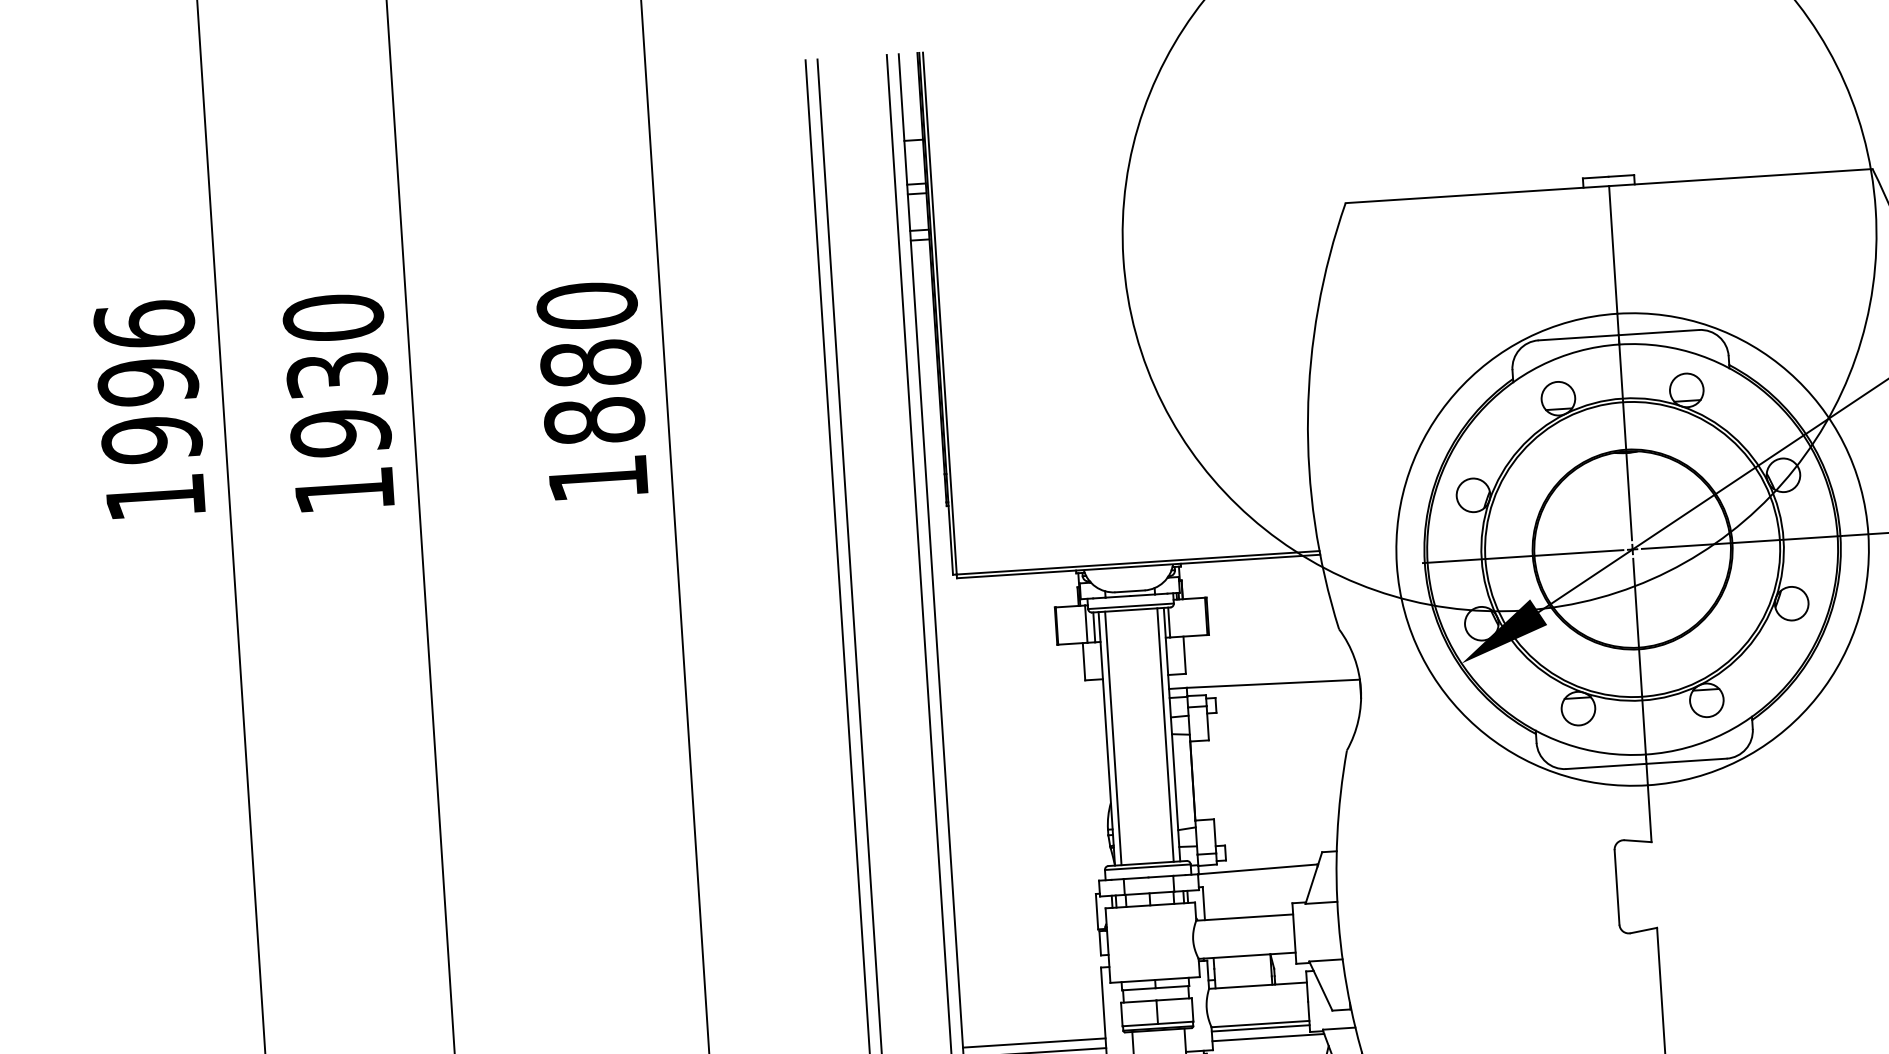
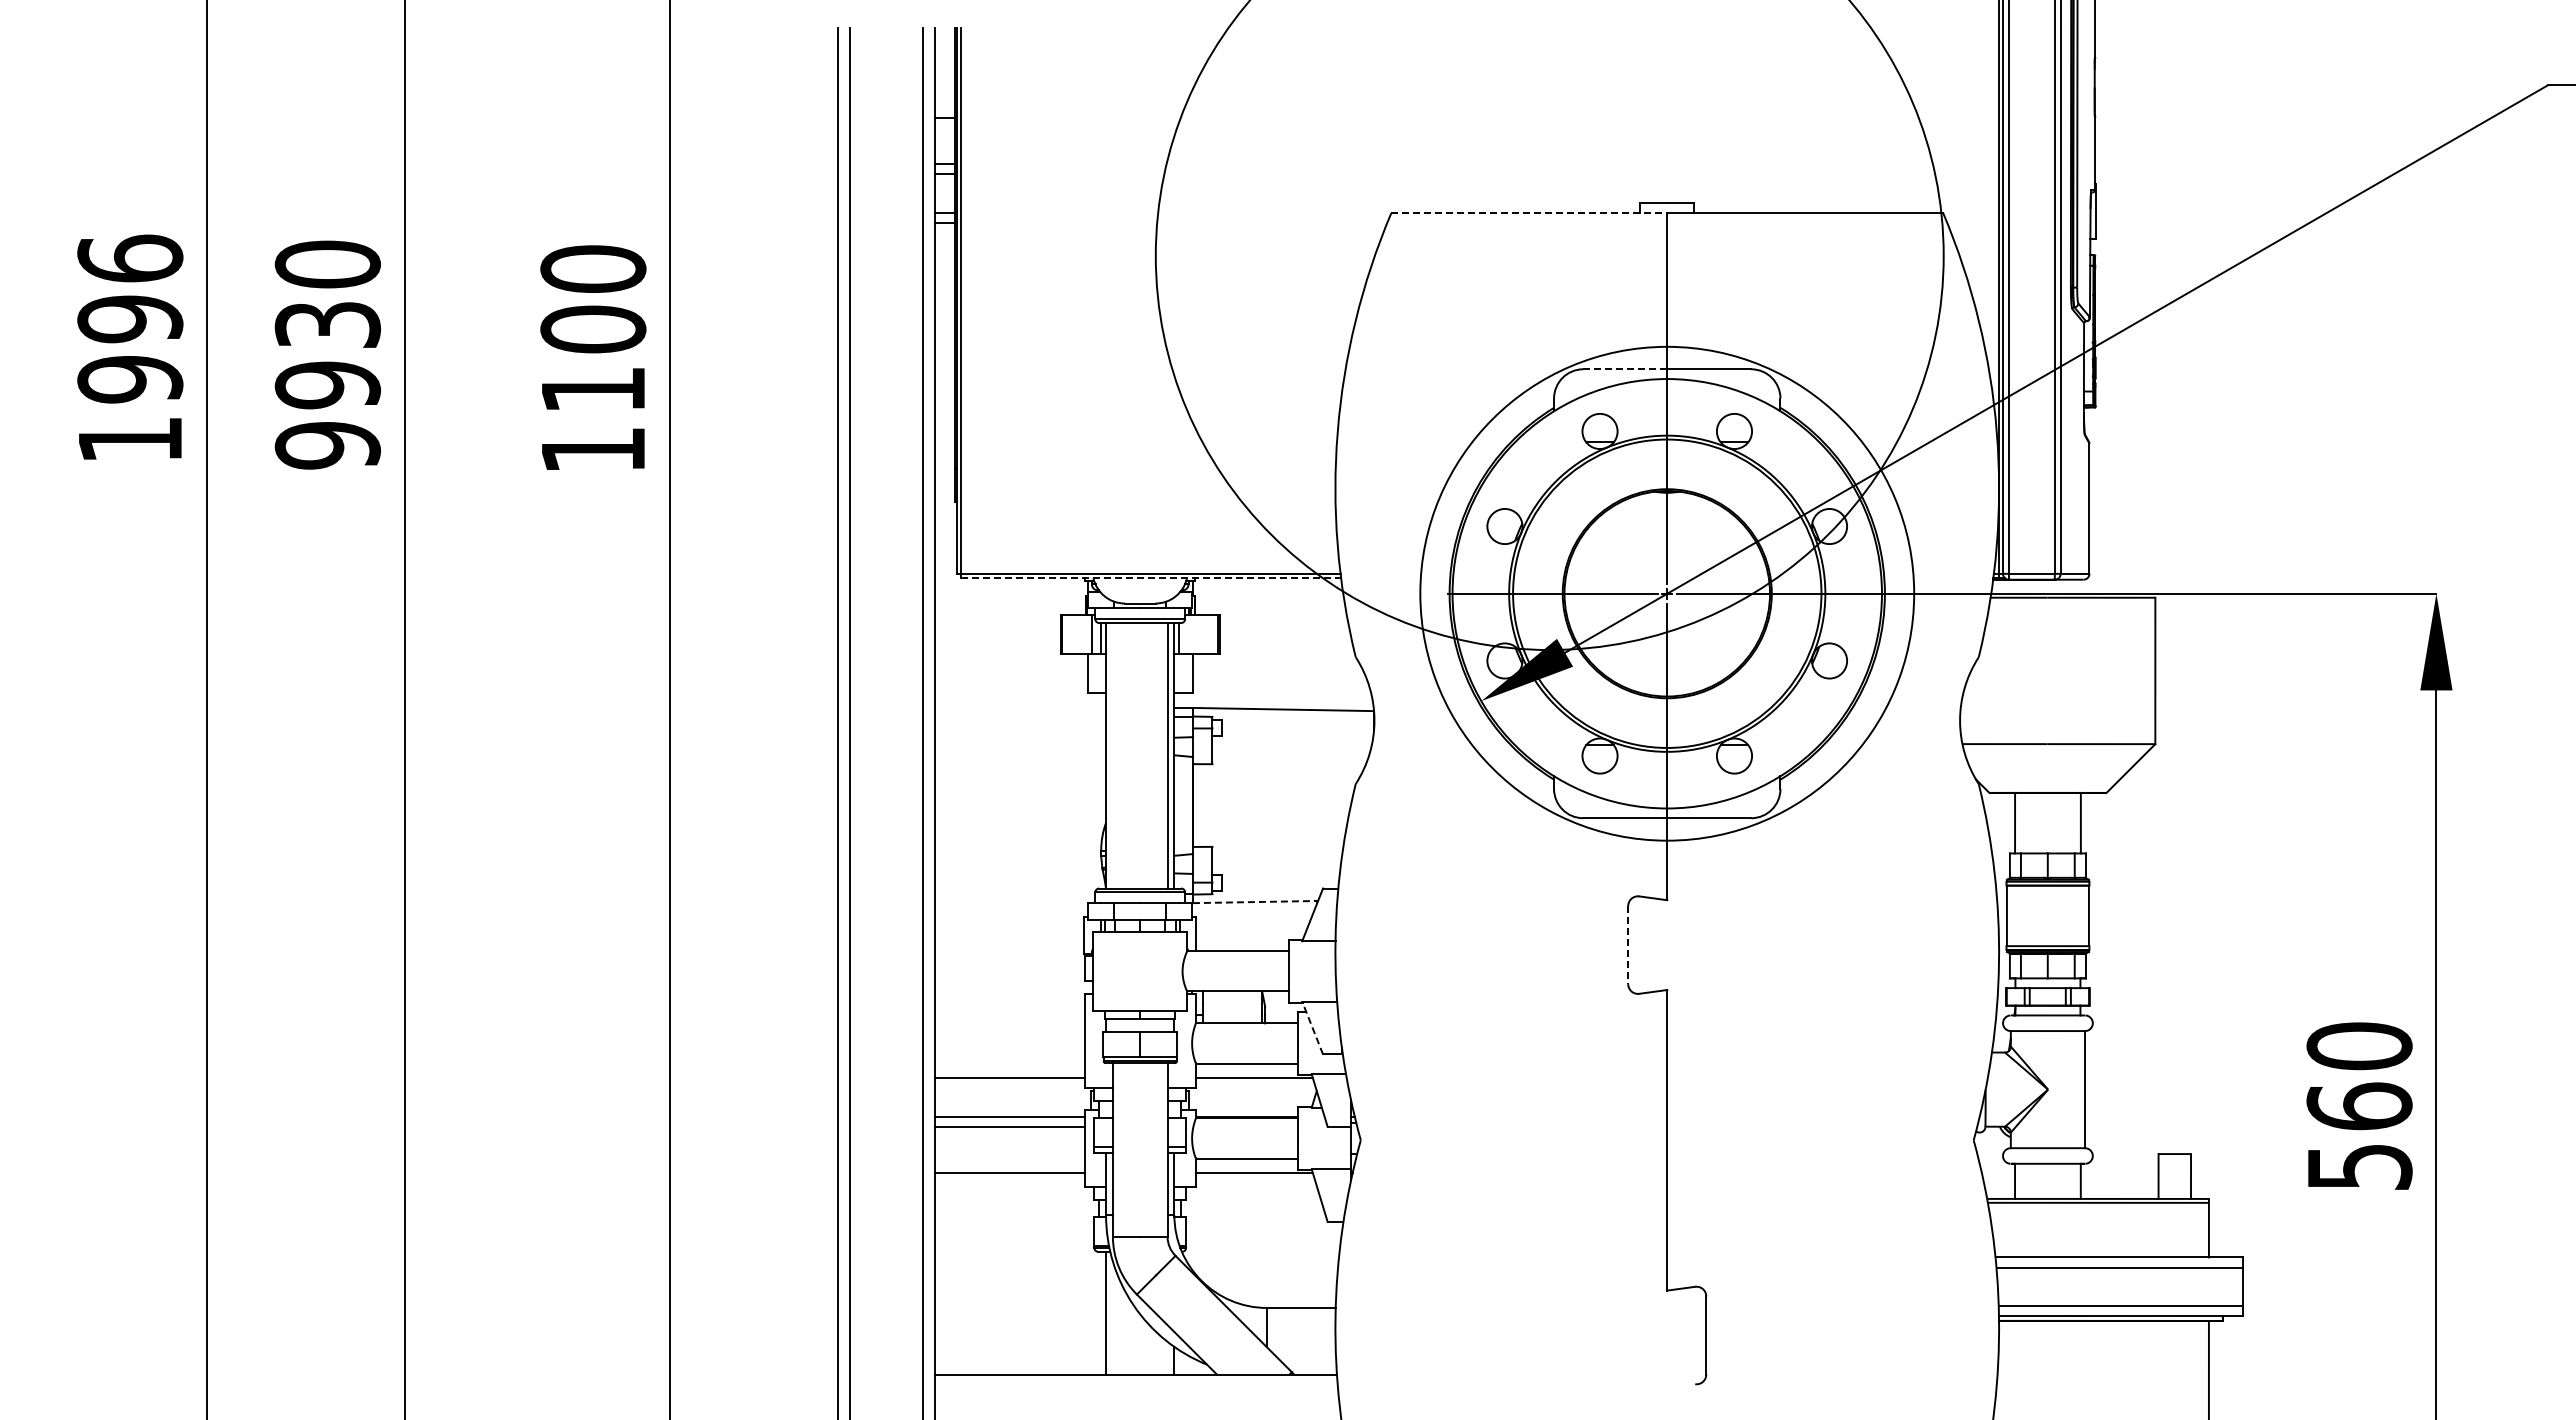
line: (1477, 194) -> (1529, 213), solid -> dashed
line: (1578, 337) -> (1625, 369), solid -> dashed
text: (592, 392) -> (593, 359), 1880 -> 1100
text: (344, 490) -> (327, 445), 1930 -> 9930
line: (1139, 566) -> (1151, 578), solid -> dashed
line: (1112, 738) -> (1112, 755), removed
line: (1258, 869) -> (1255, 902), solid -> dashed
line: (1617, 887) -> (1628, 945), solid -> dashed
line: (1320, 985) -> (1312, 1027), solid -> dashed
line: (1260, 1028) -> (1246, 1068), removed
line: (1033, 1043) -> (1009, 1068), removed

